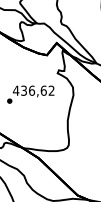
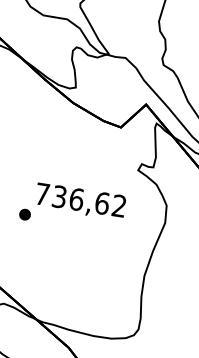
text: (15, 90) -> (41, 193), 436,62 -> 736,62

